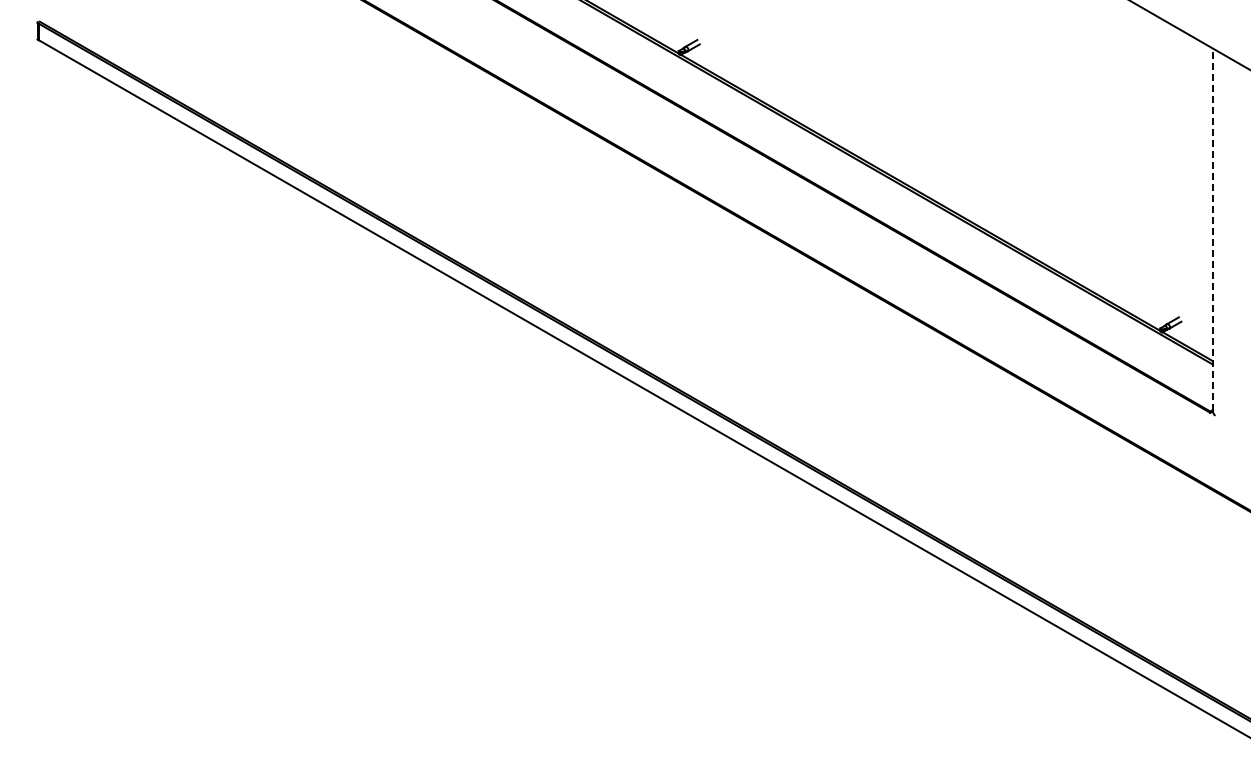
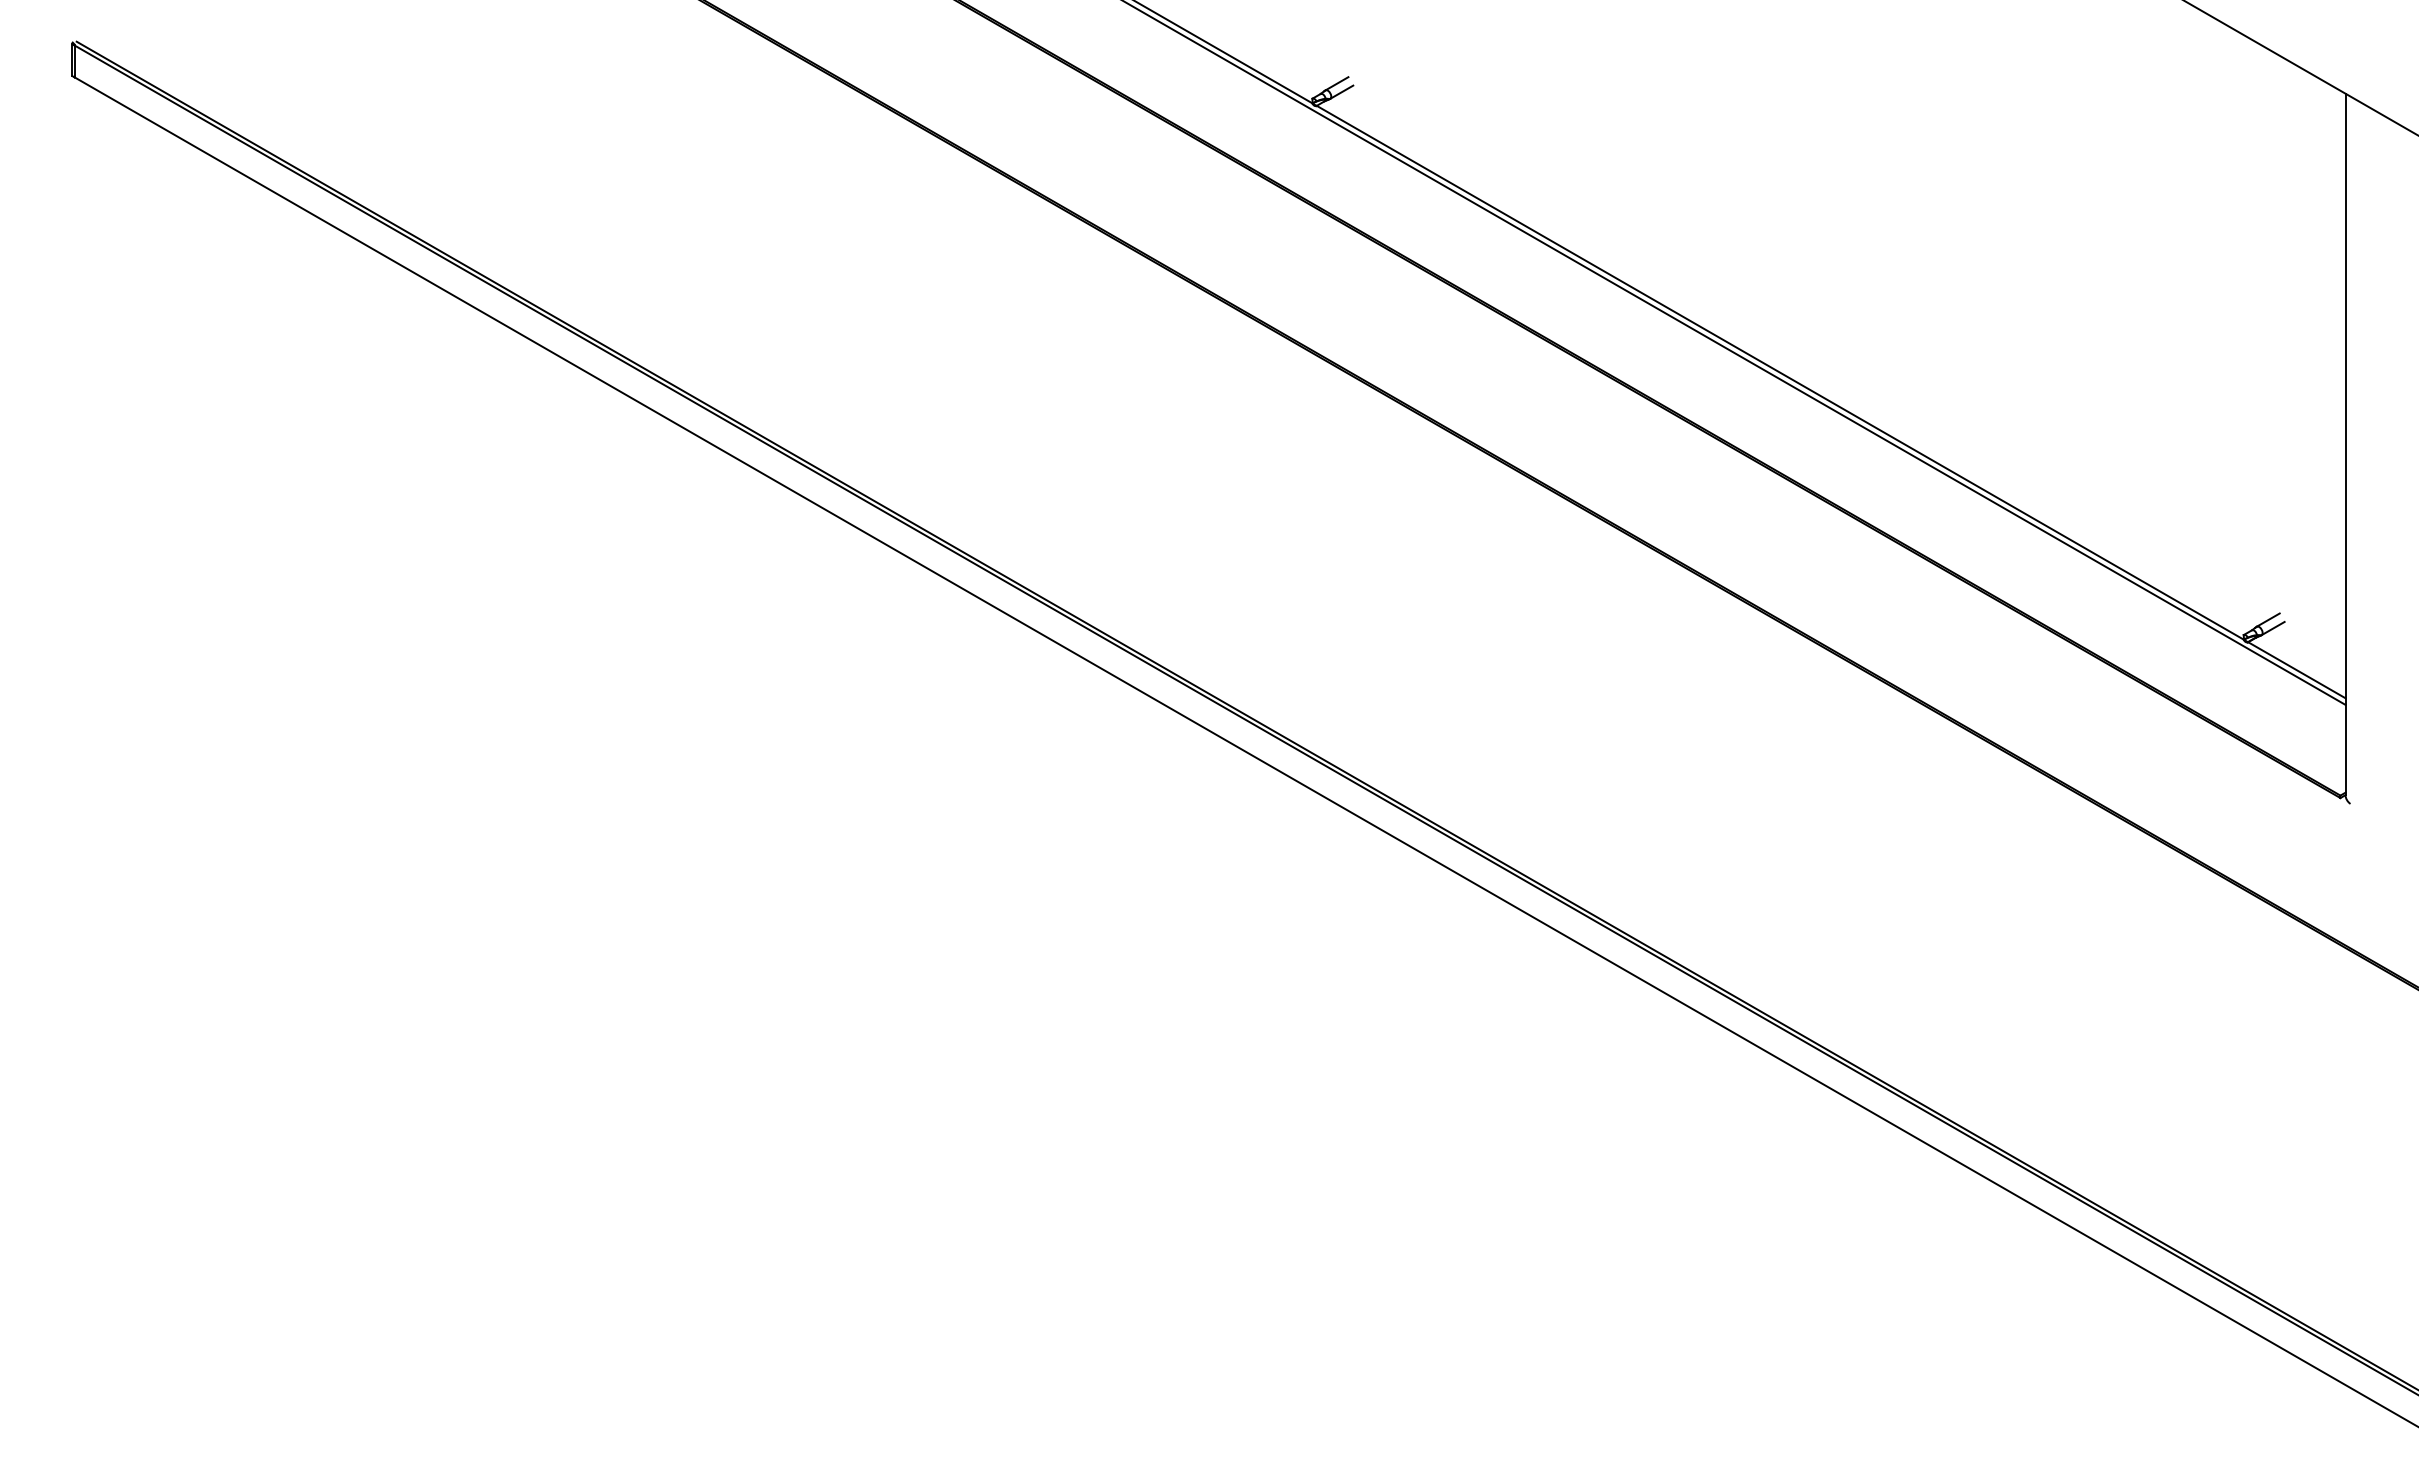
line: (1212, 229) -> (2344, 443), dashed -> solid

